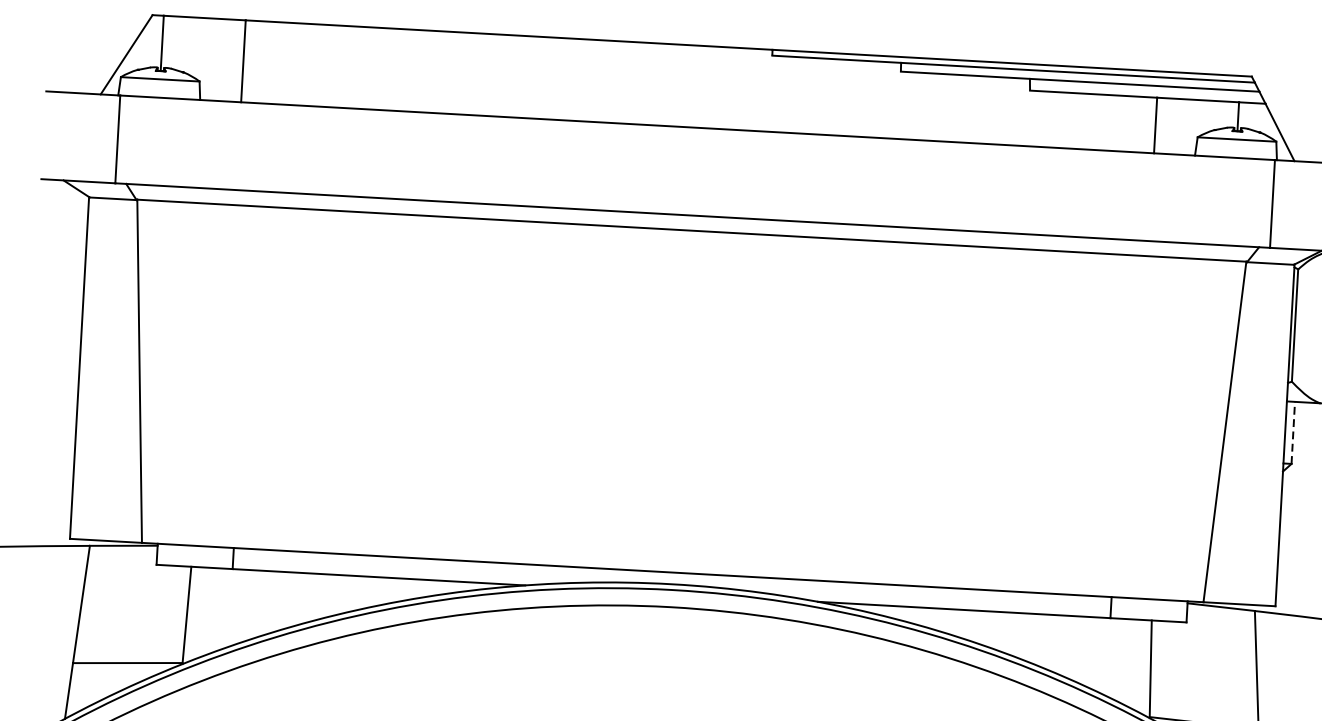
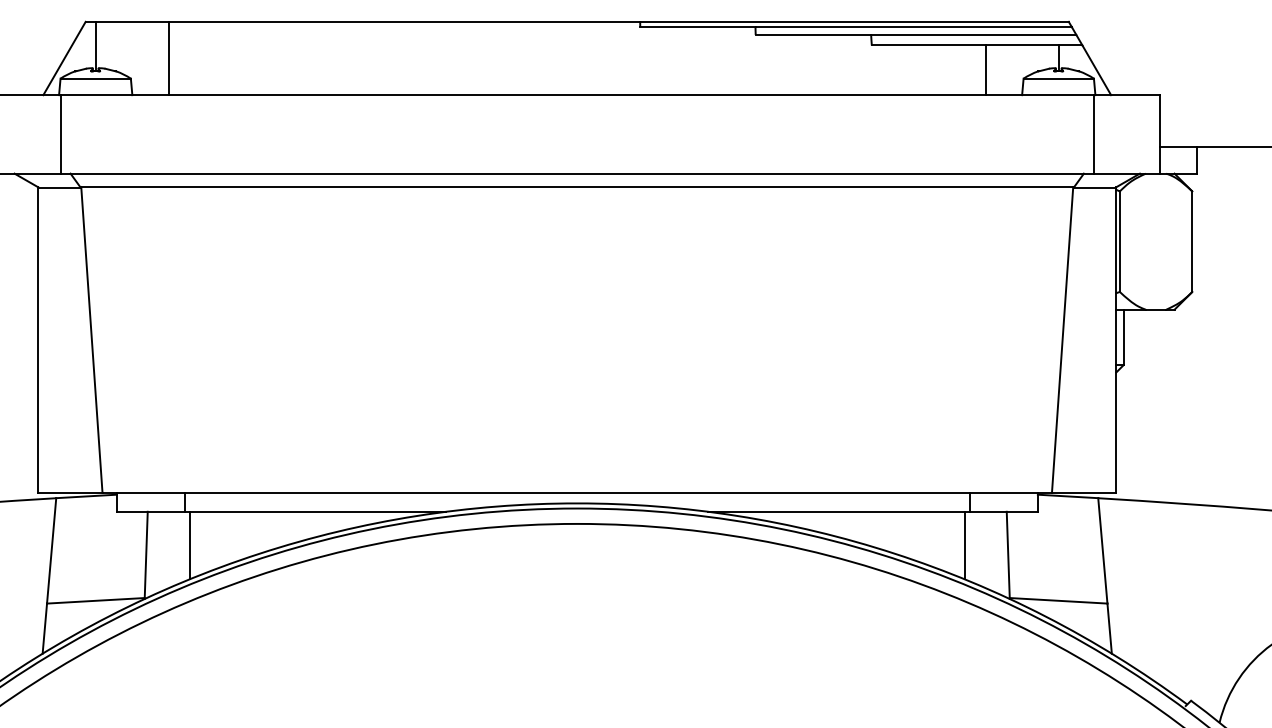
line: (1293, 432) -> (1123, 337), dashed -> solid
line: (235, 607) -> (189, 545), added
line: (1102, 655) -> (964, 545), added

